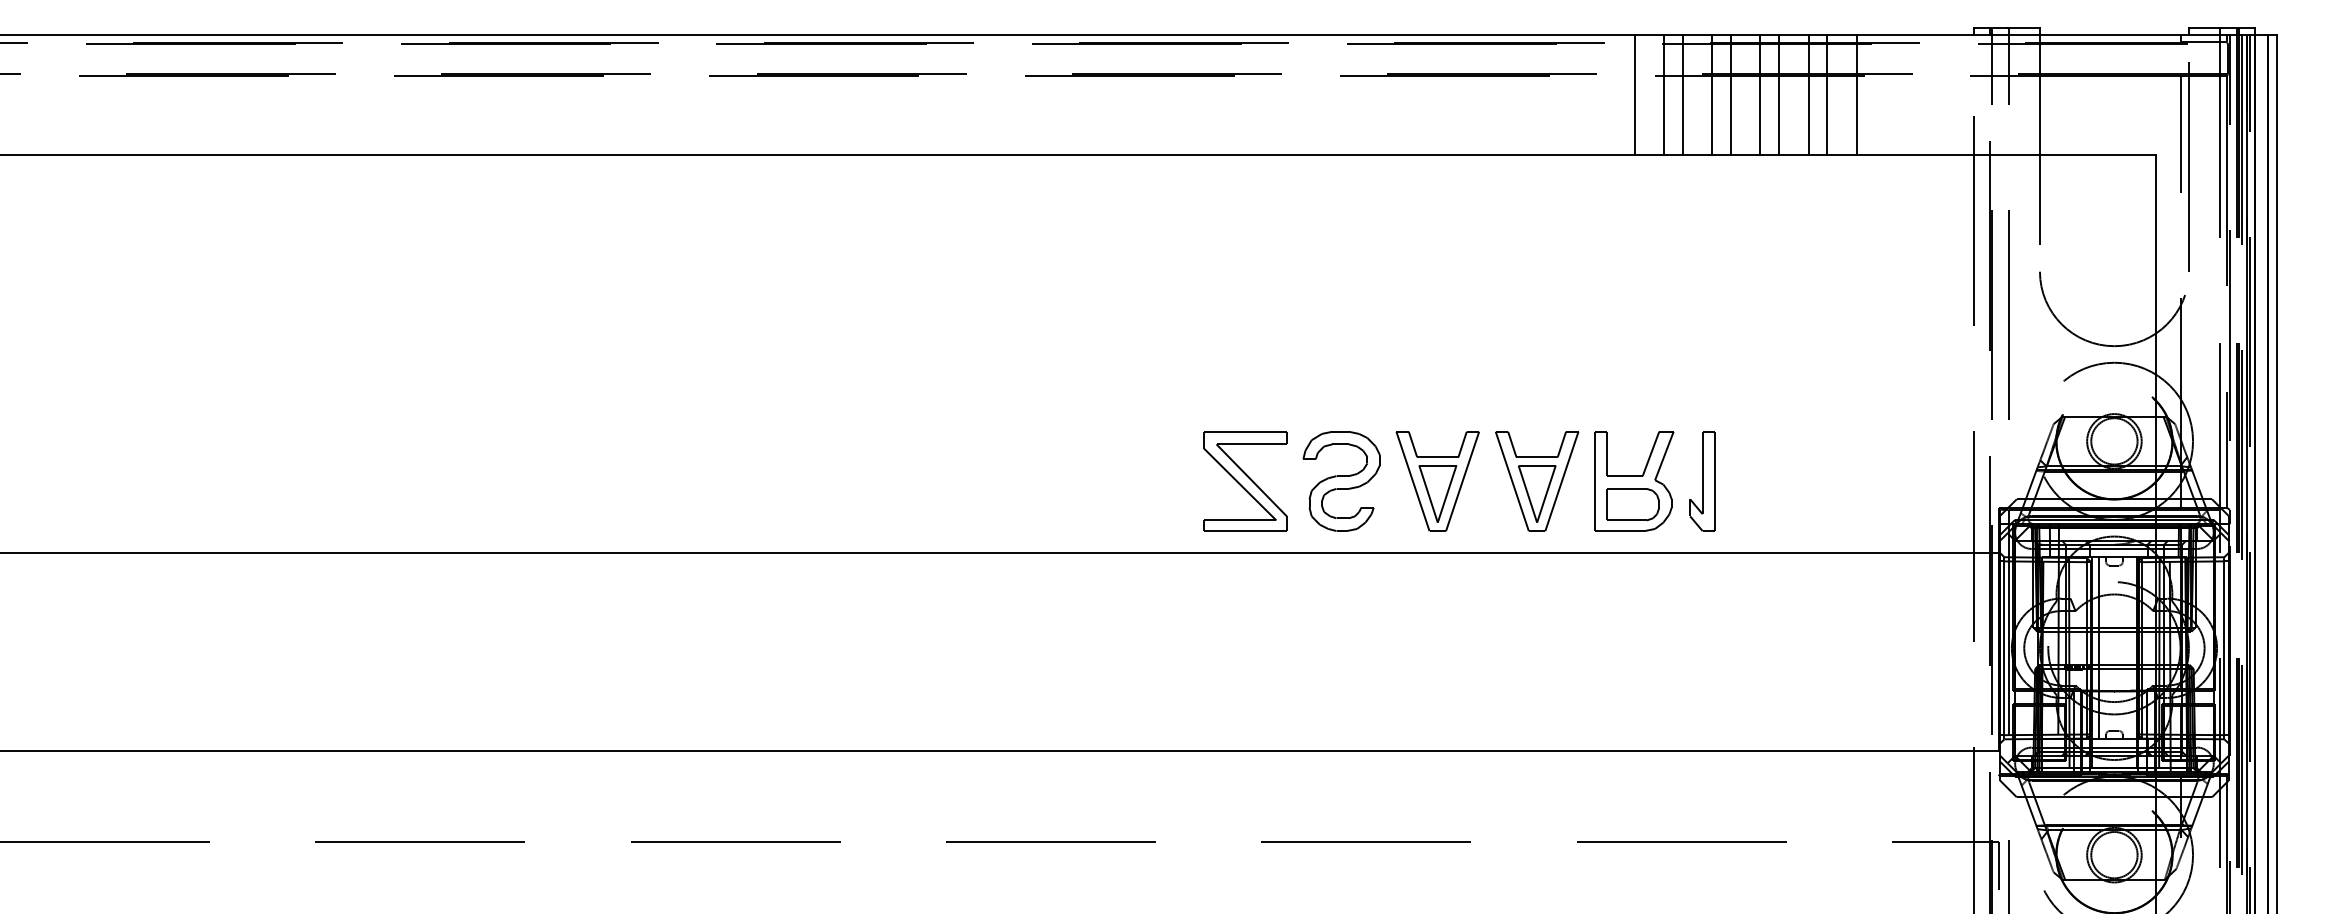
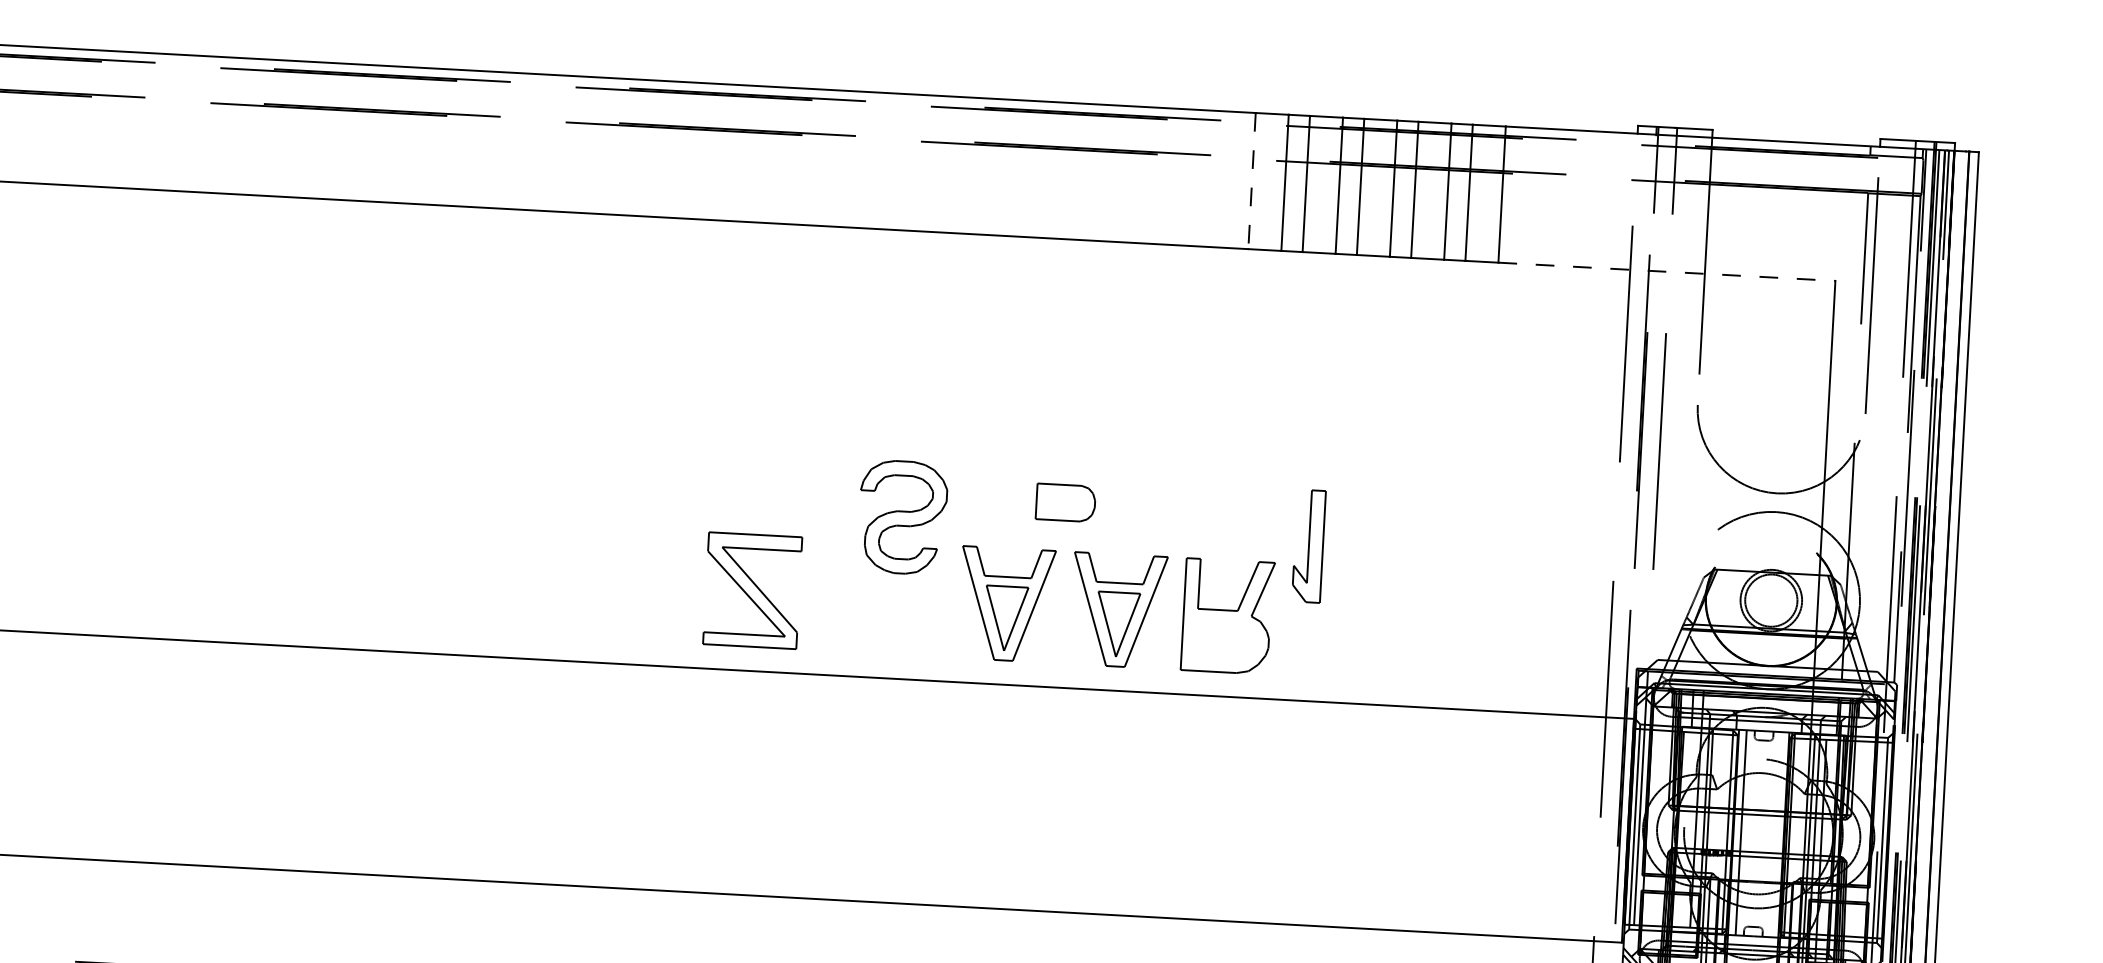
line: (1634, 95) -> (1251, 181), solid -> dashed
line: (2006, 155) -> (1667, 271), solid -> dashed
part: (1245, 481) -> (752, 590), moved
part: (1341, 481) -> (902, 517), moved
part: (1702, 481) -> (1308, 546), moved
part: (1632, 504) -> (1064, 502), moved

